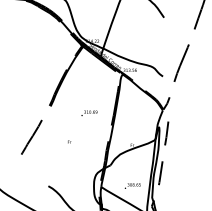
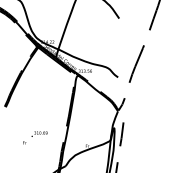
text: (89, 112) -> (39, 133), moved

